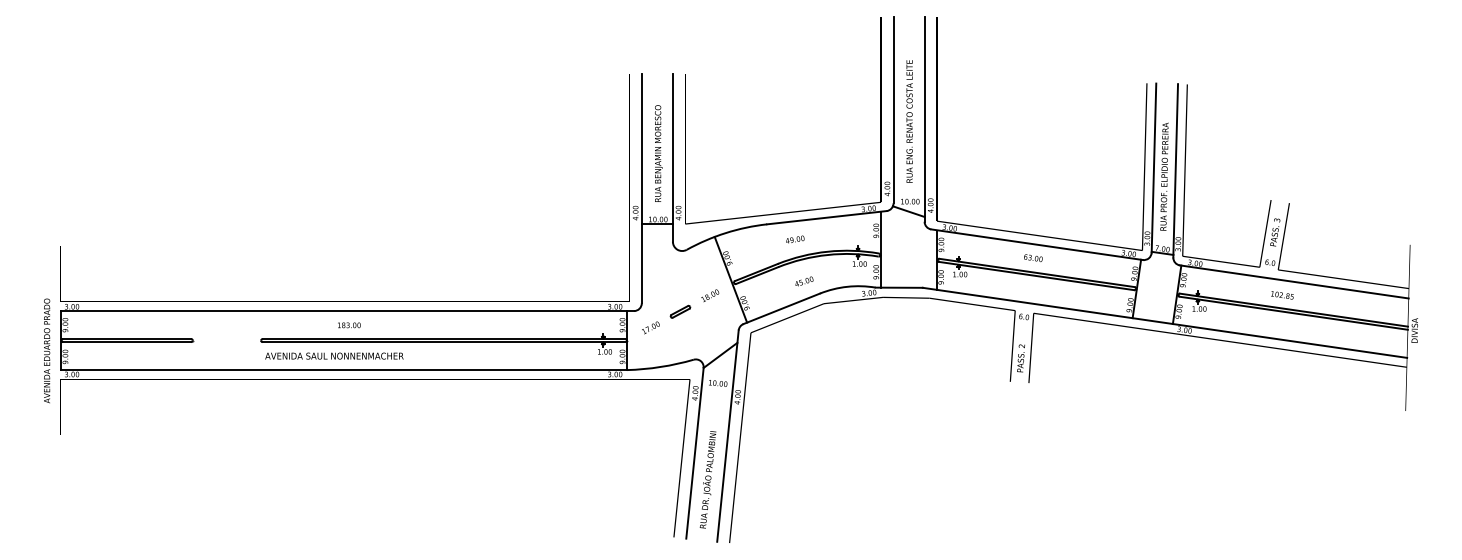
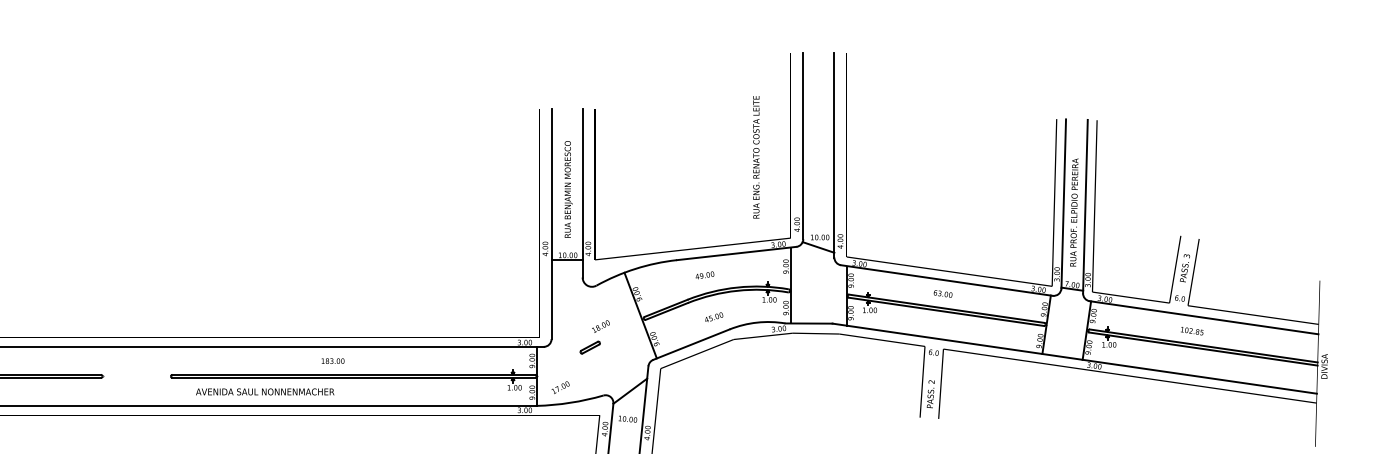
text: (909, 121) -> (756, 157), moved
text: (710, 295) -> (601, 326), moved
text: (349, 325) -> (333, 361), moved
text: (650, 327) -> (560, 387), moved
text: (334, 355) -> (265, 391), moved

